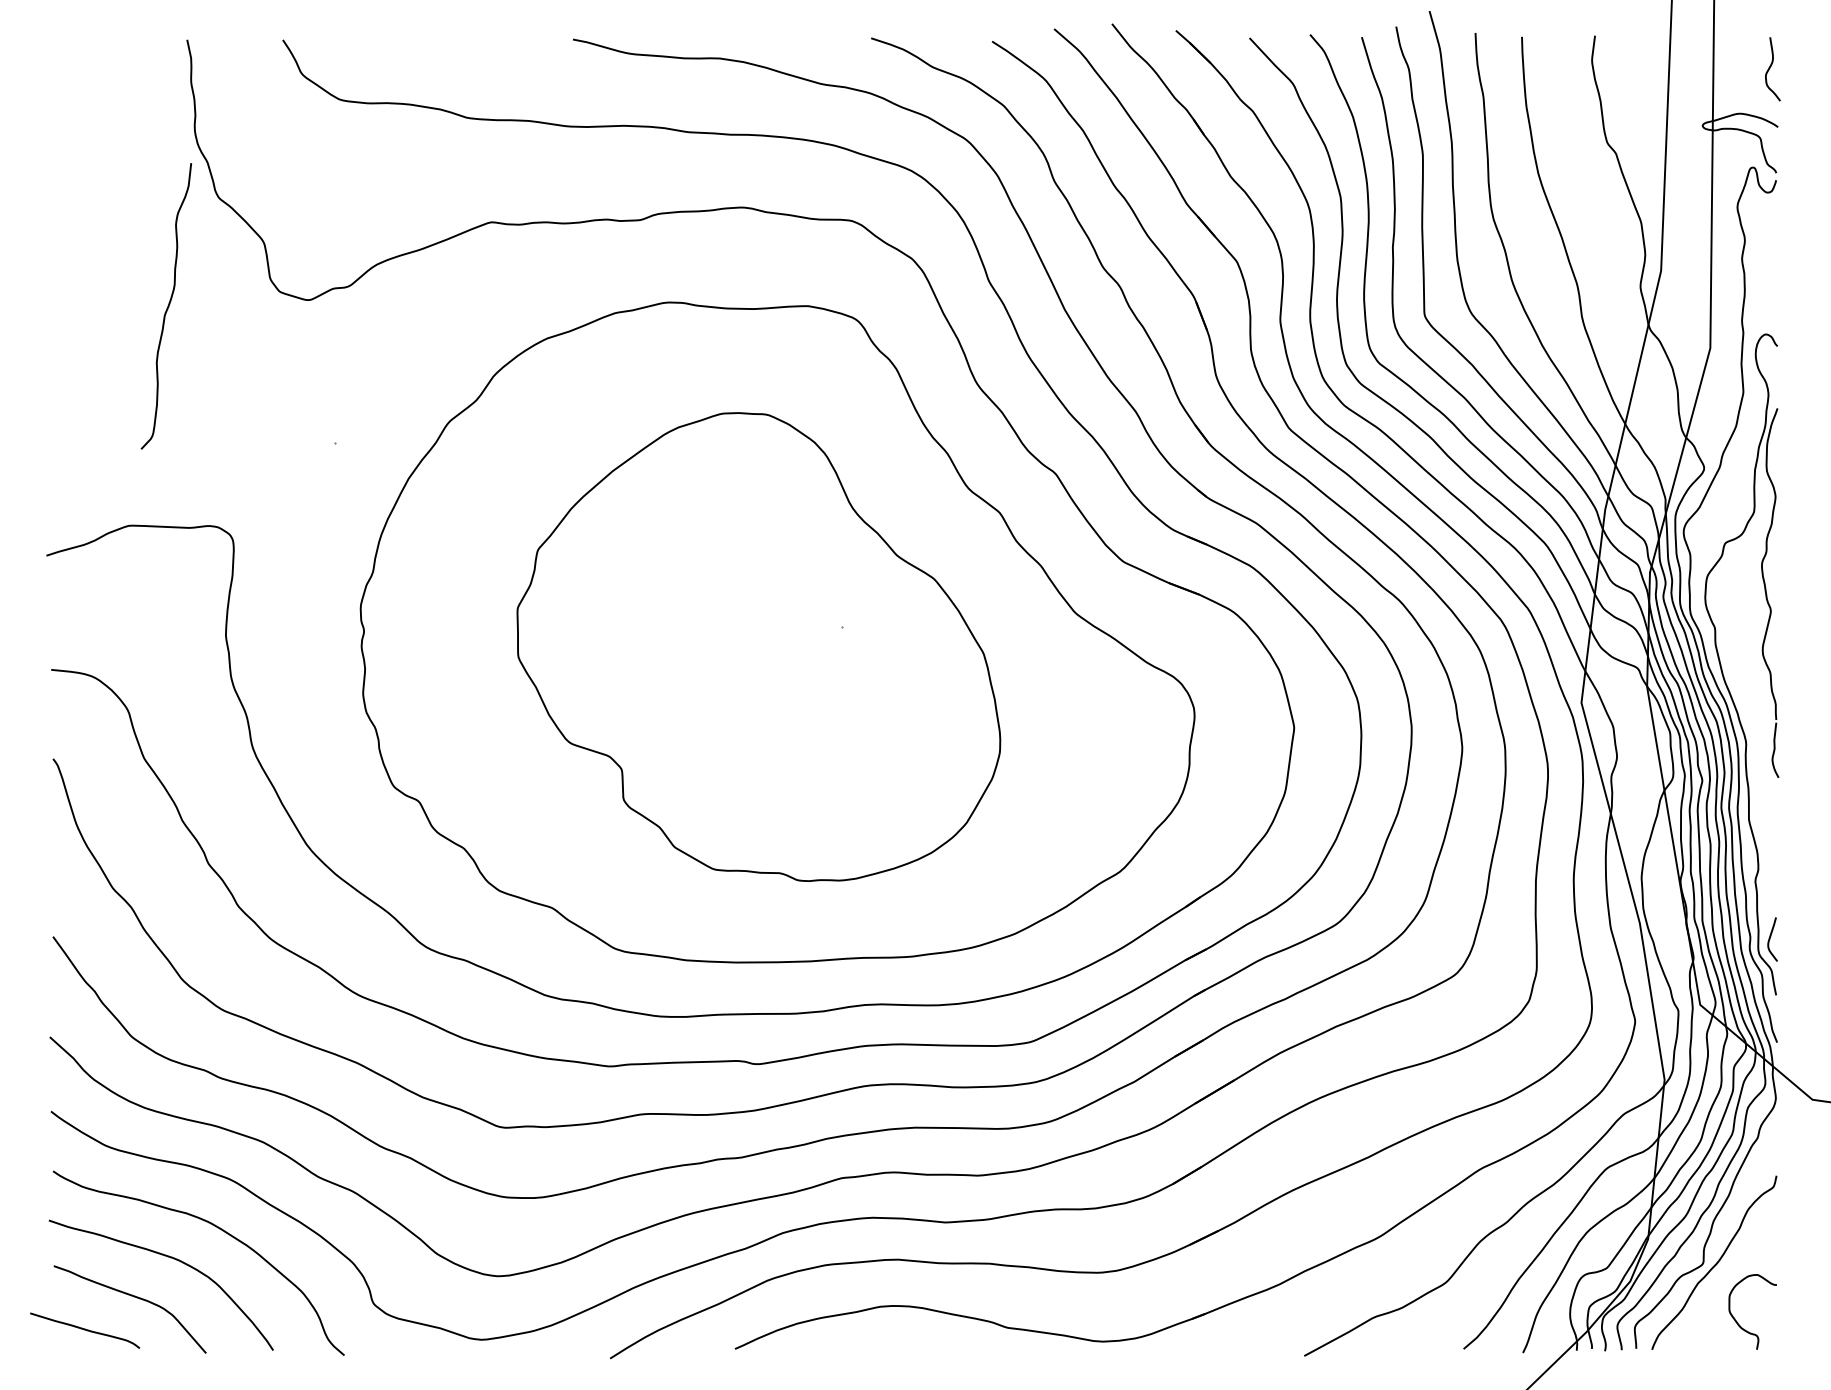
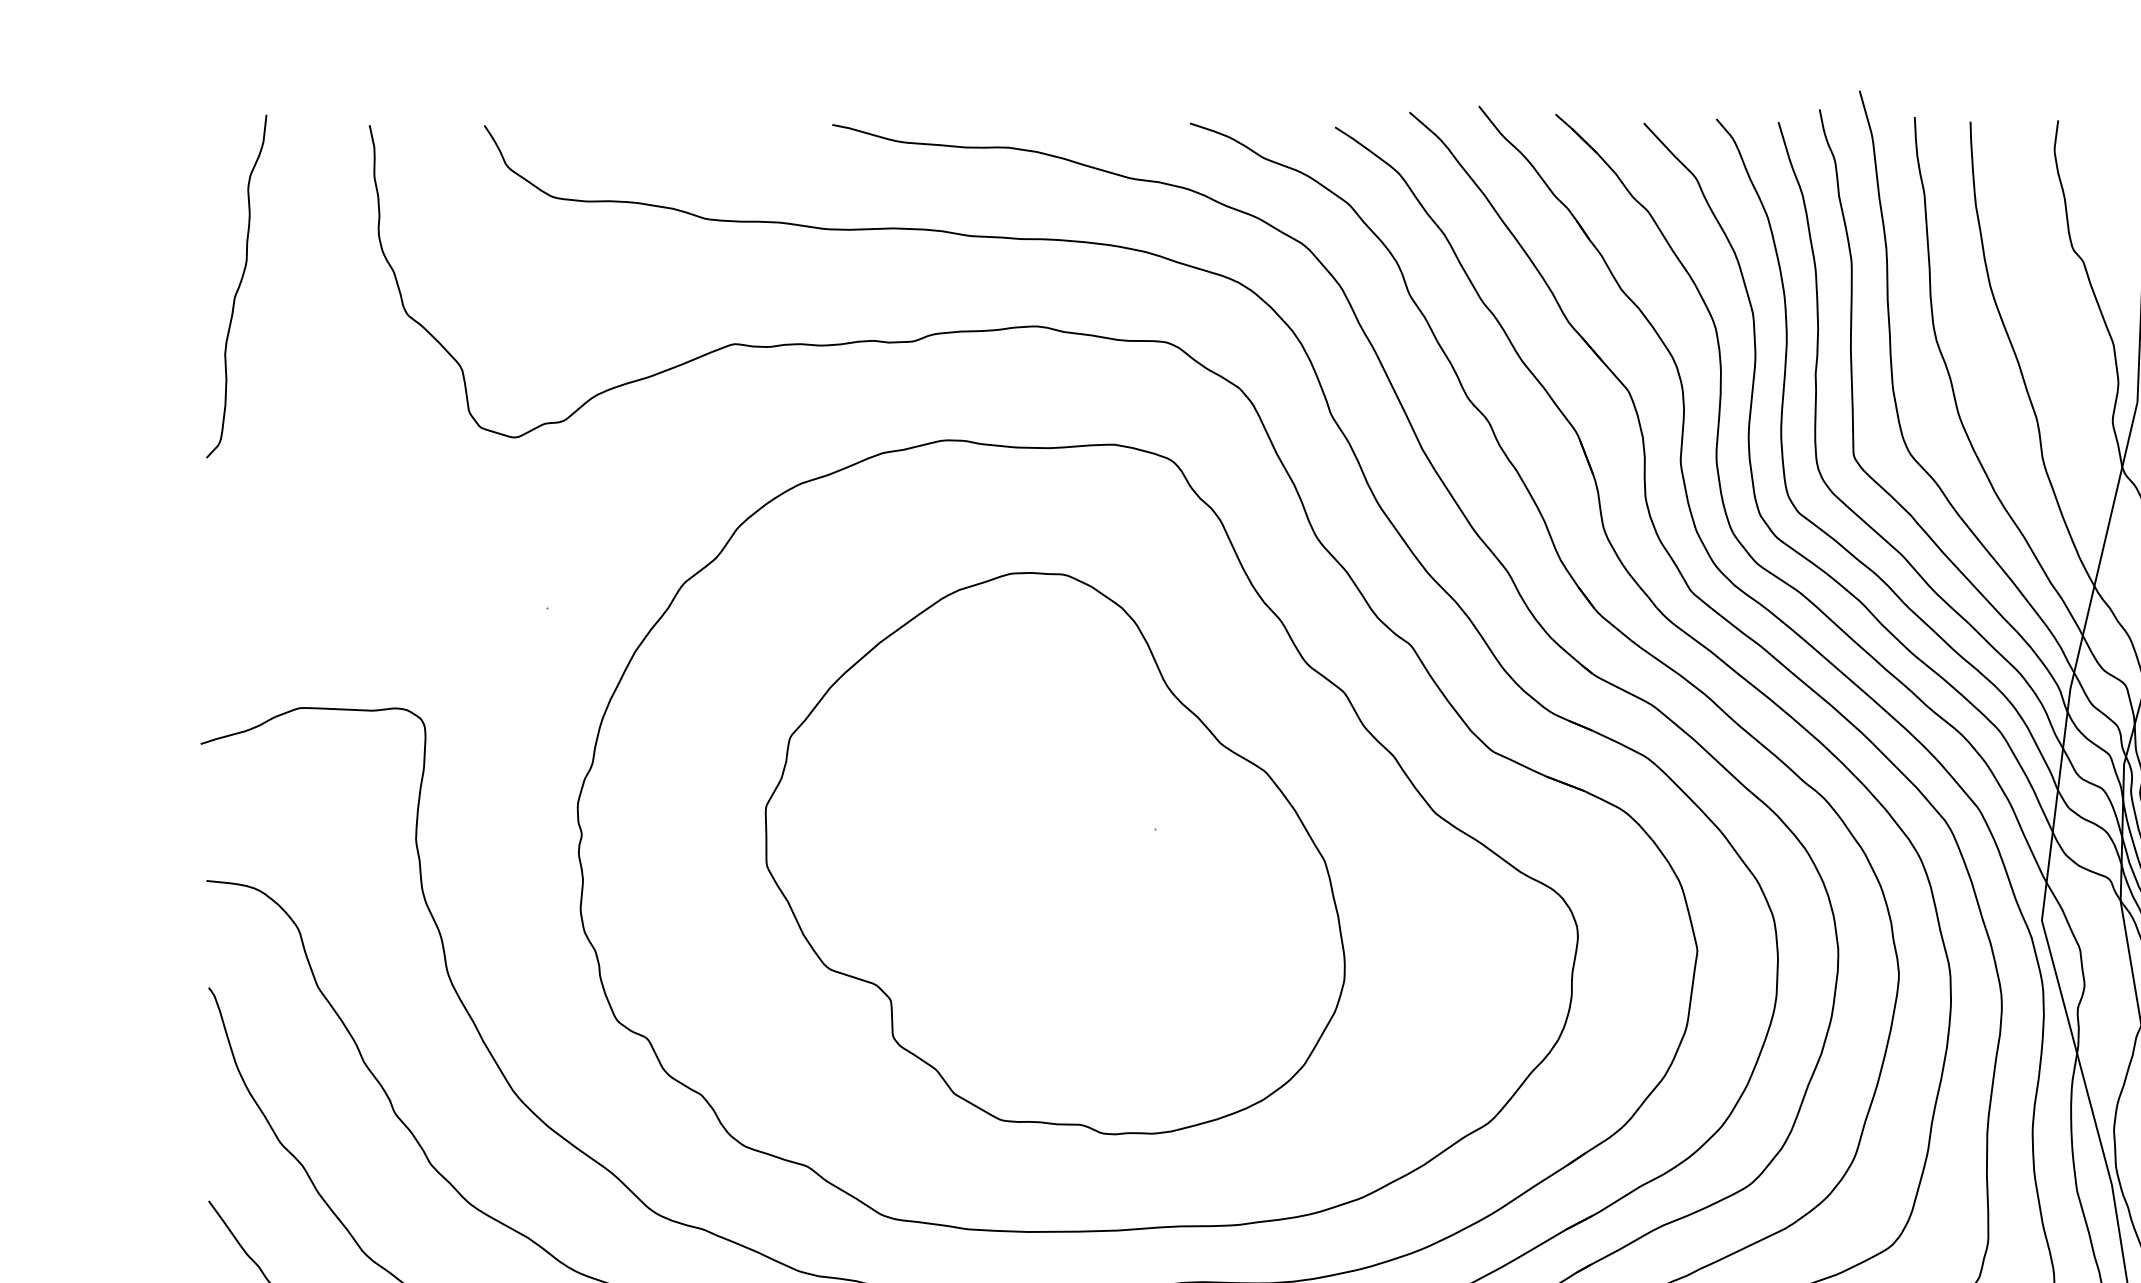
curve: (167, 306) -> (238, 286), moved

